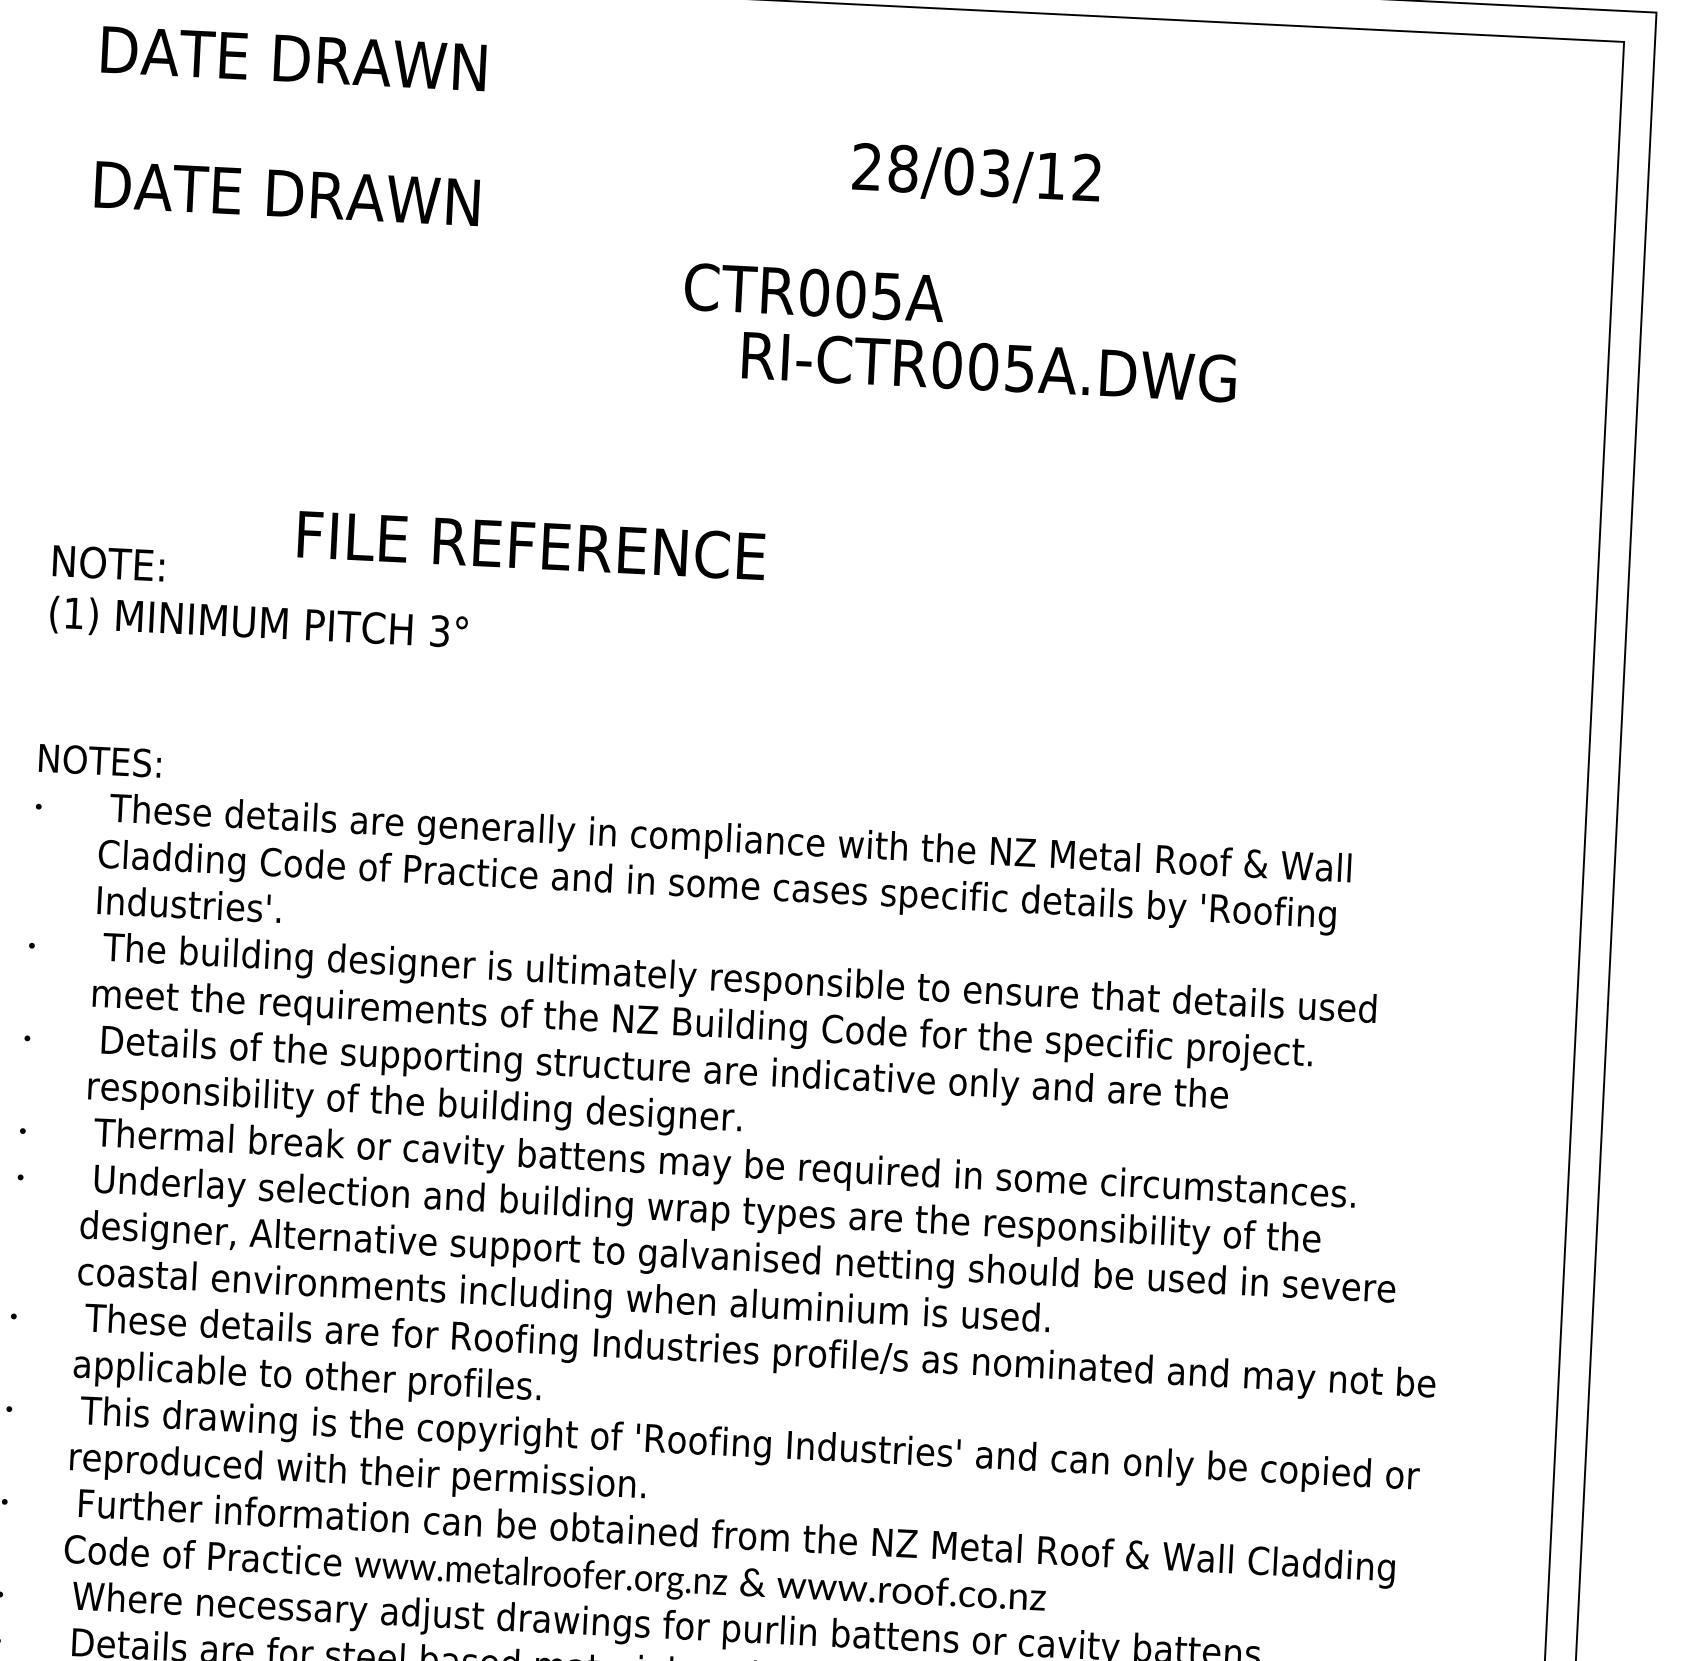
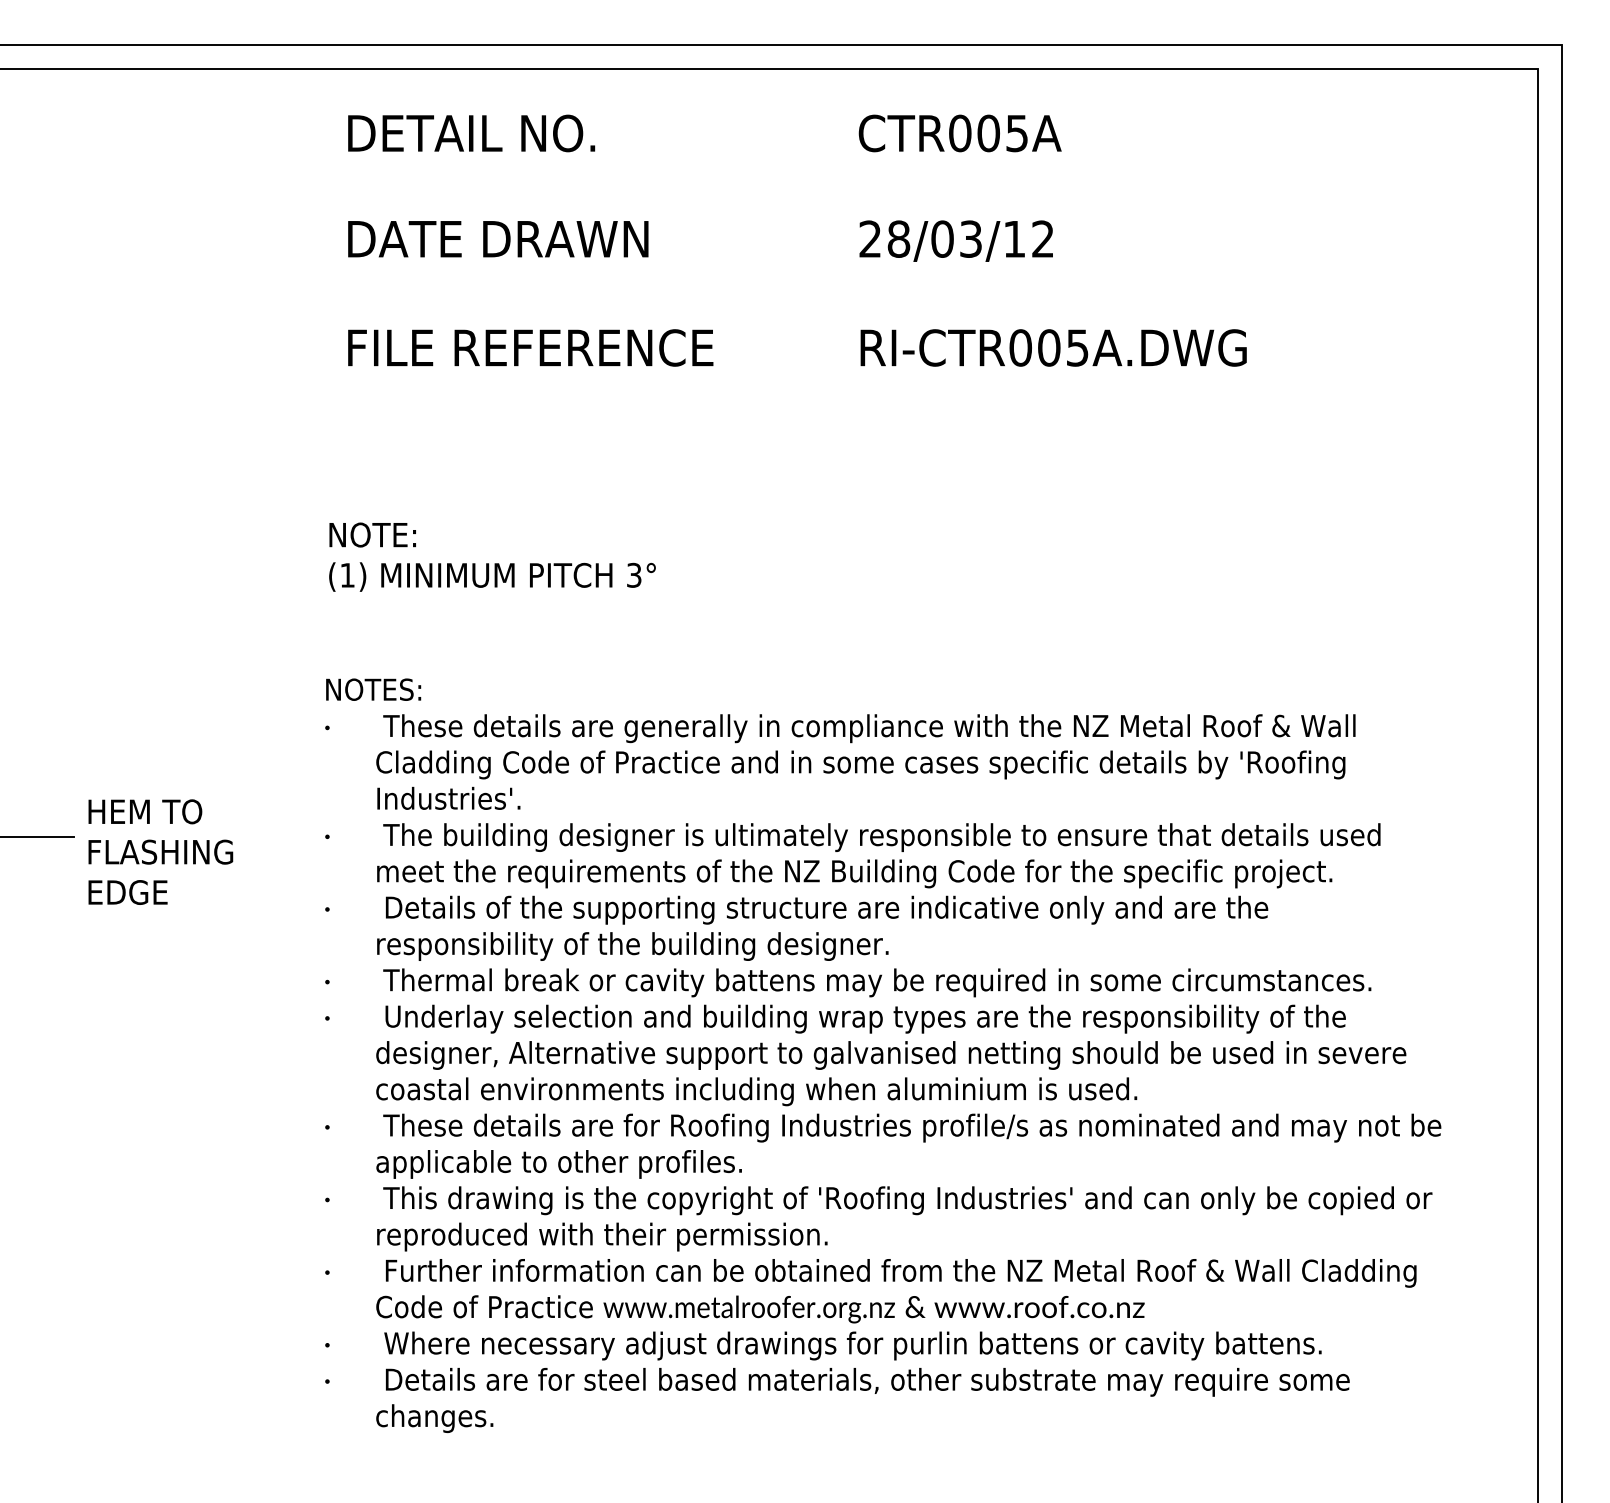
text: (313, 59) -> (513, 133), DATE DRAWN -> DETAIL NO.
text: (975, 173) -> (955, 240), moved
text: (813, 292) -> (959, 133), moved
text: (531, 544) -> (530, 347), moved

